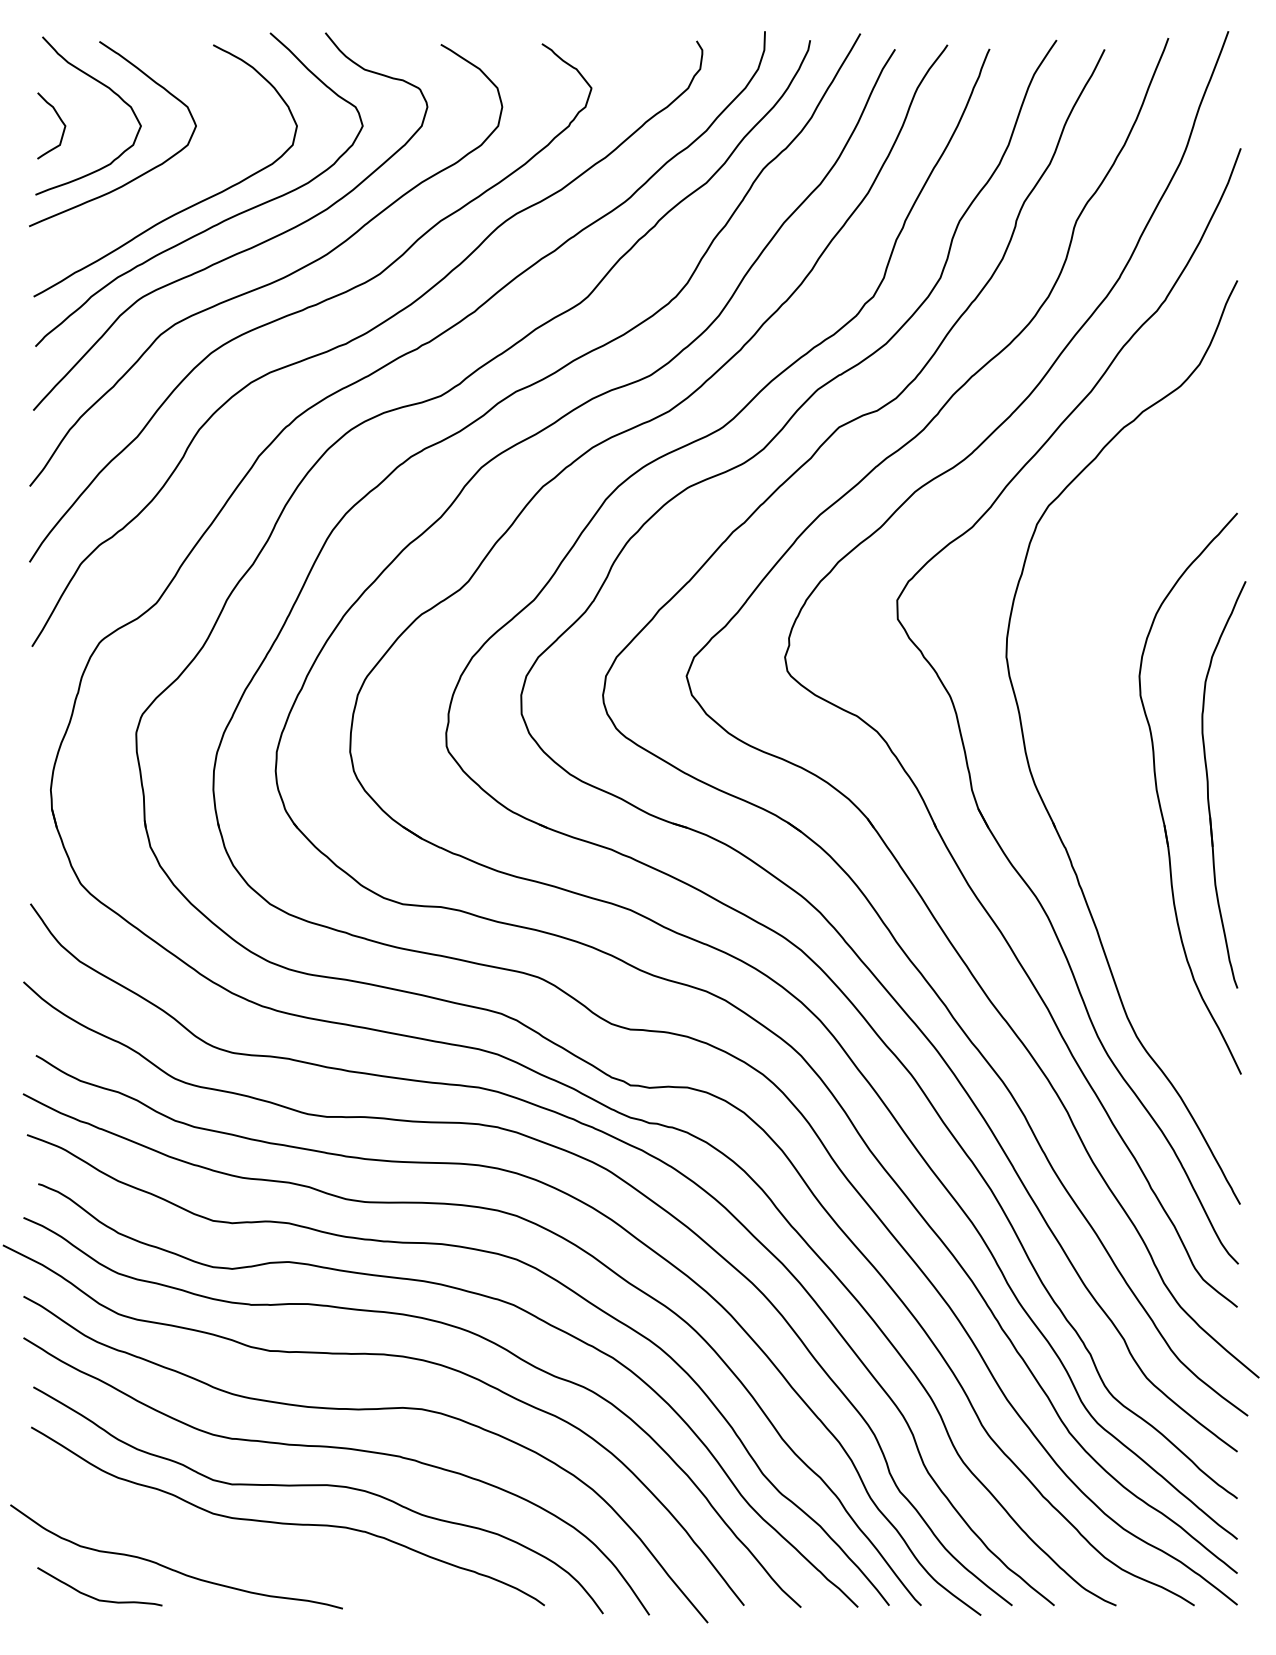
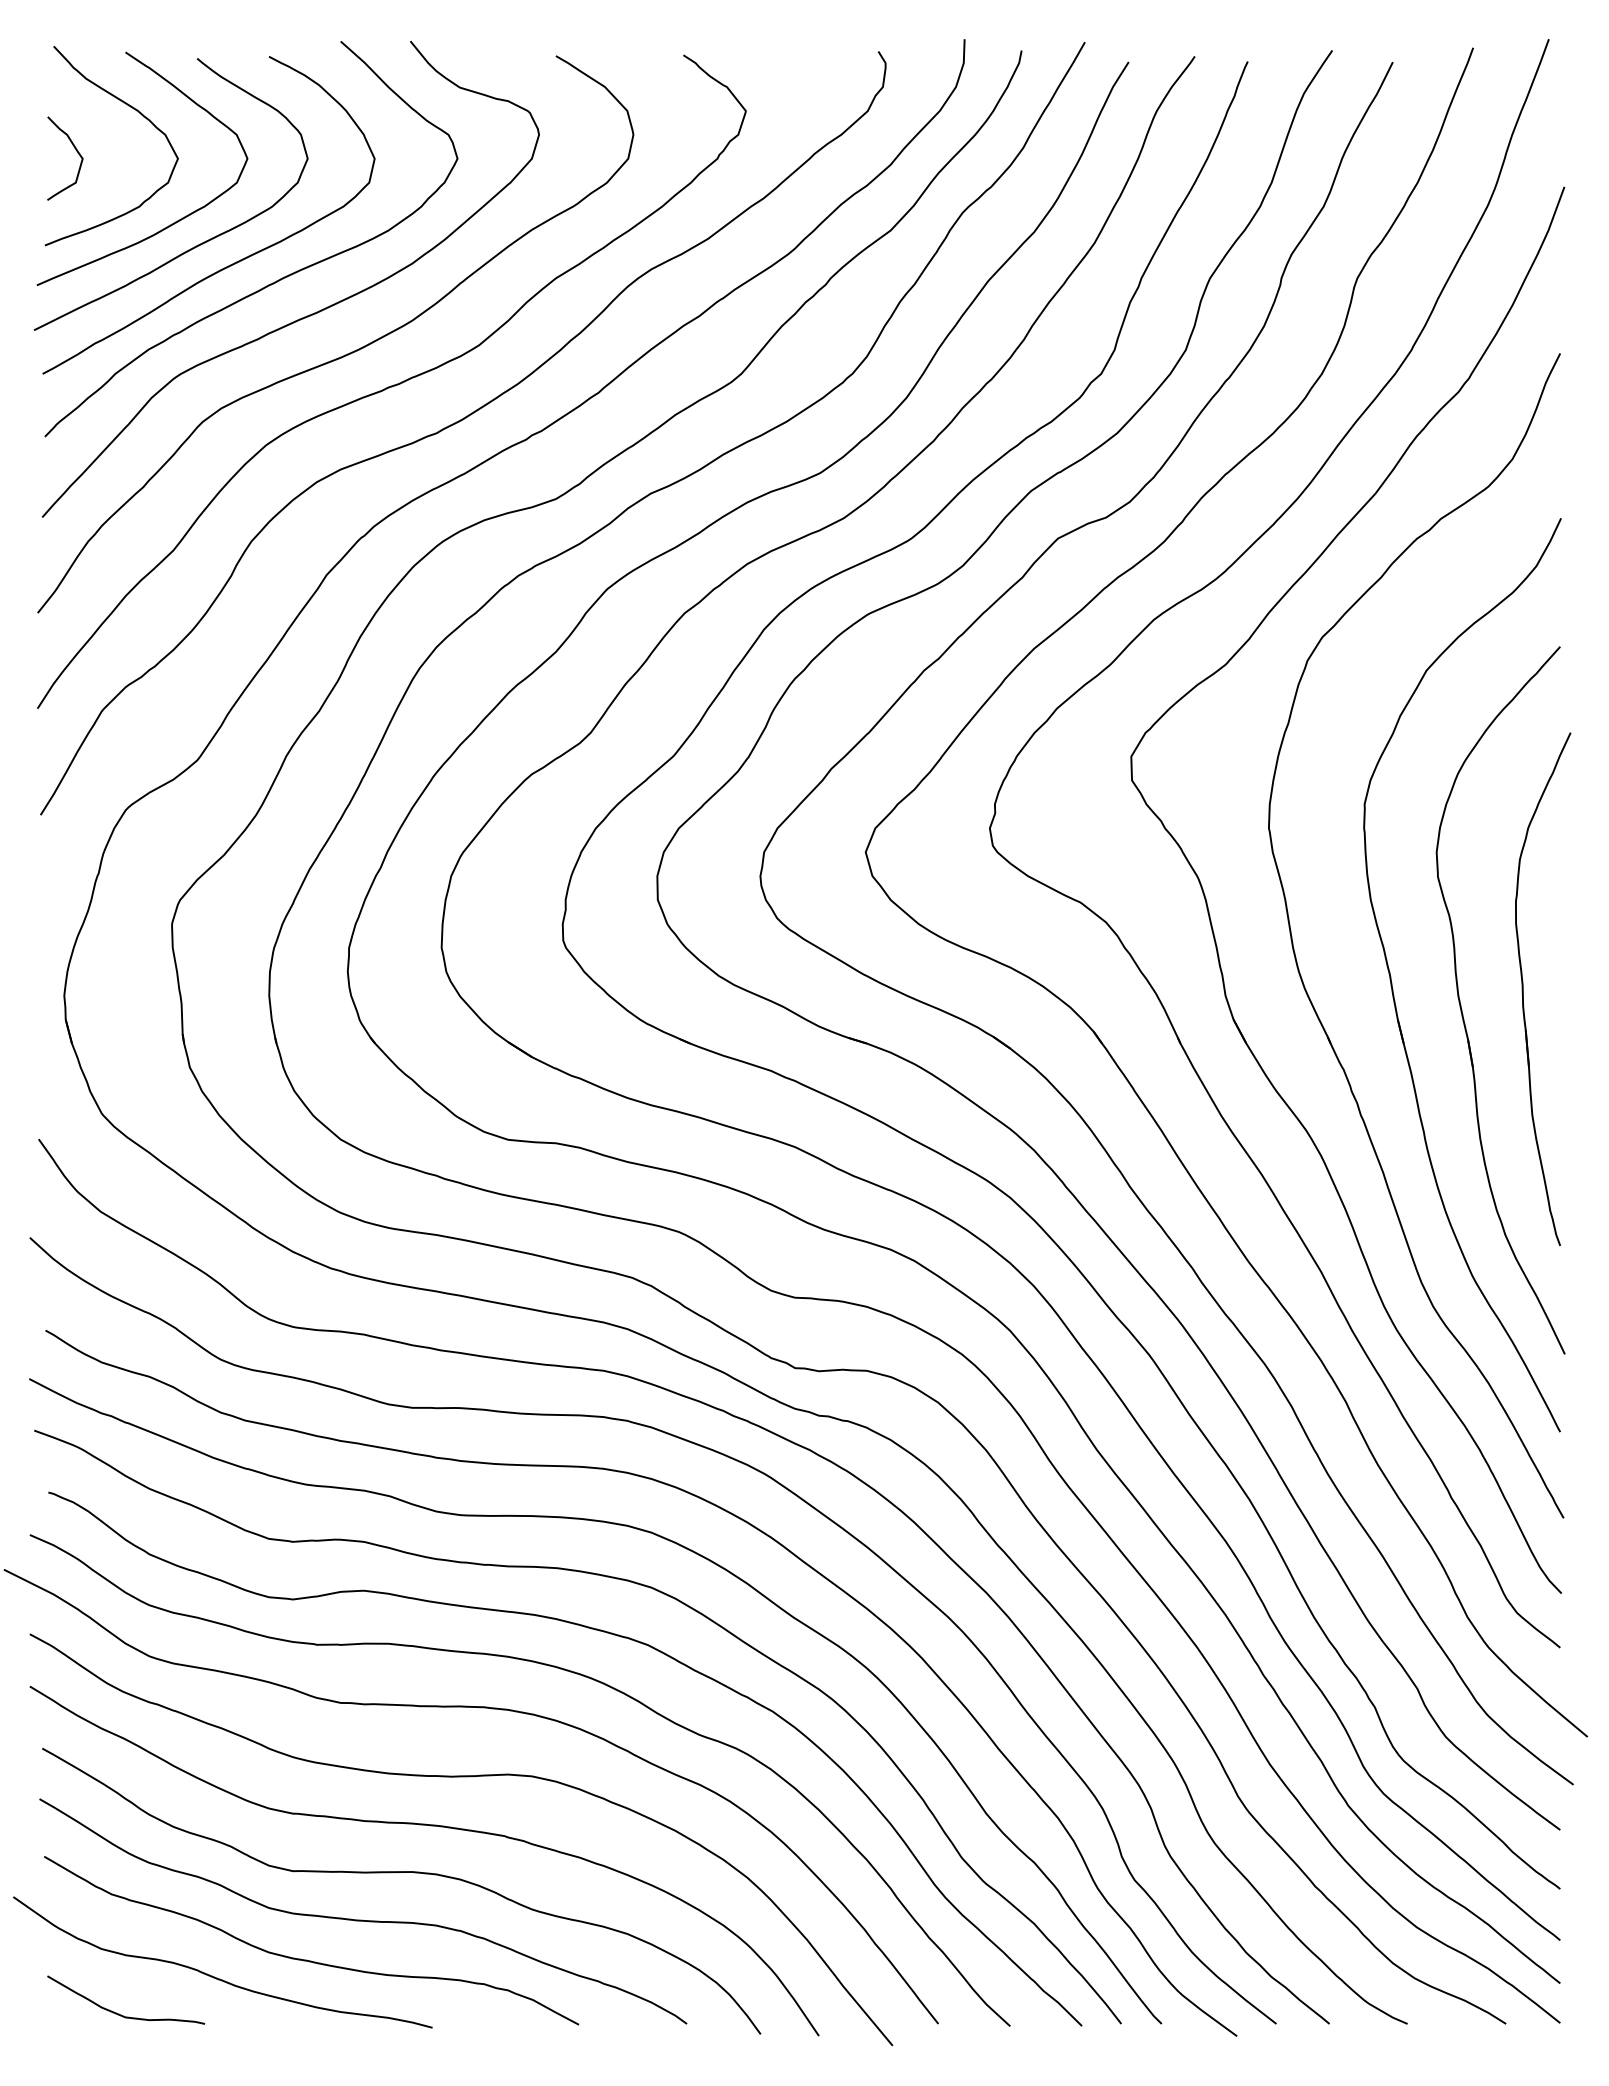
curve: (155, 194) -> (196, 245), added
part: (1105, 784) -> (1393, 988), added
curve: (244, 1554) -> (308, 1959), added

